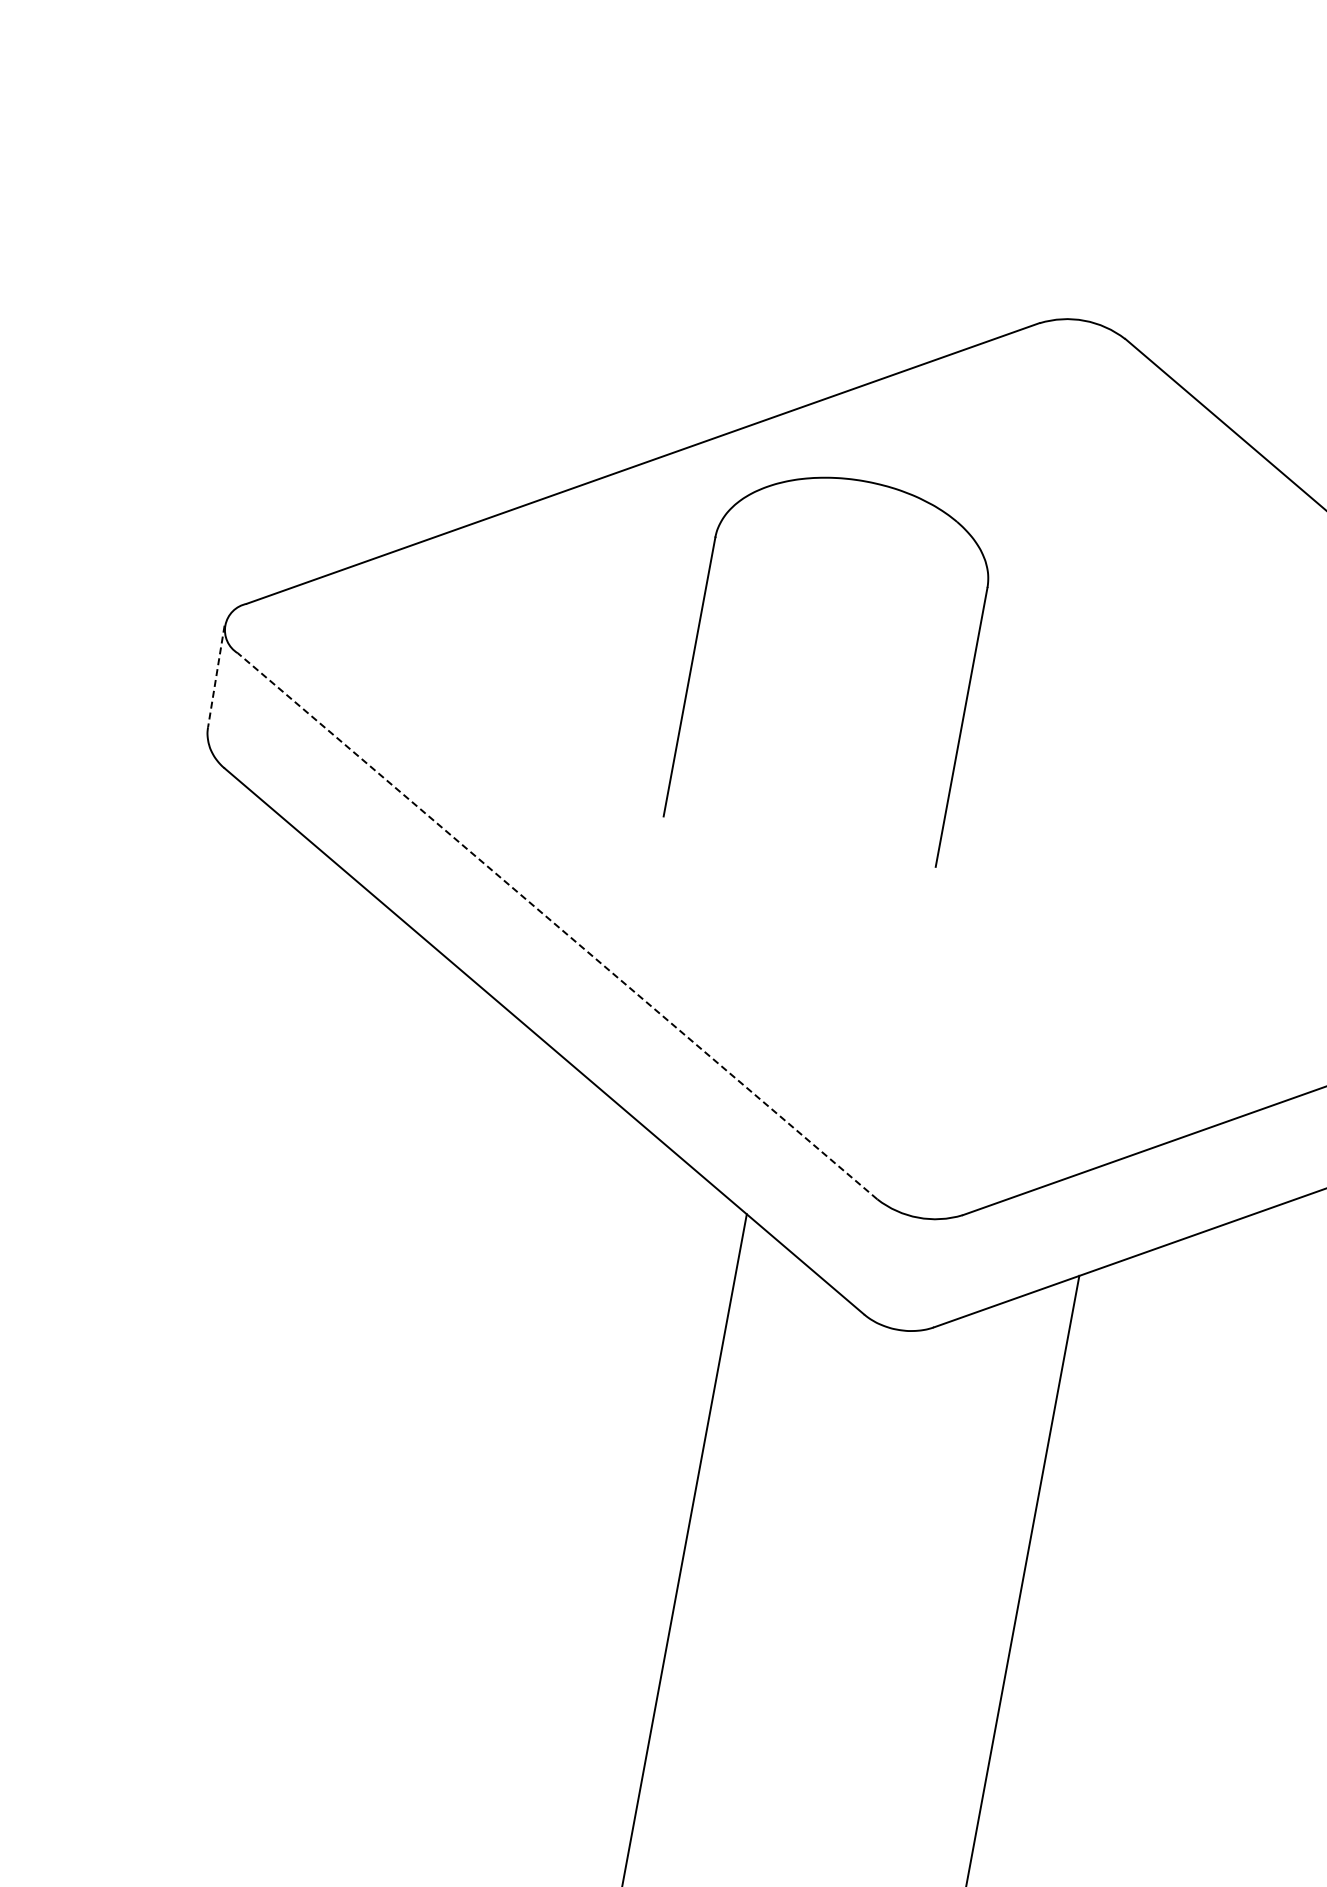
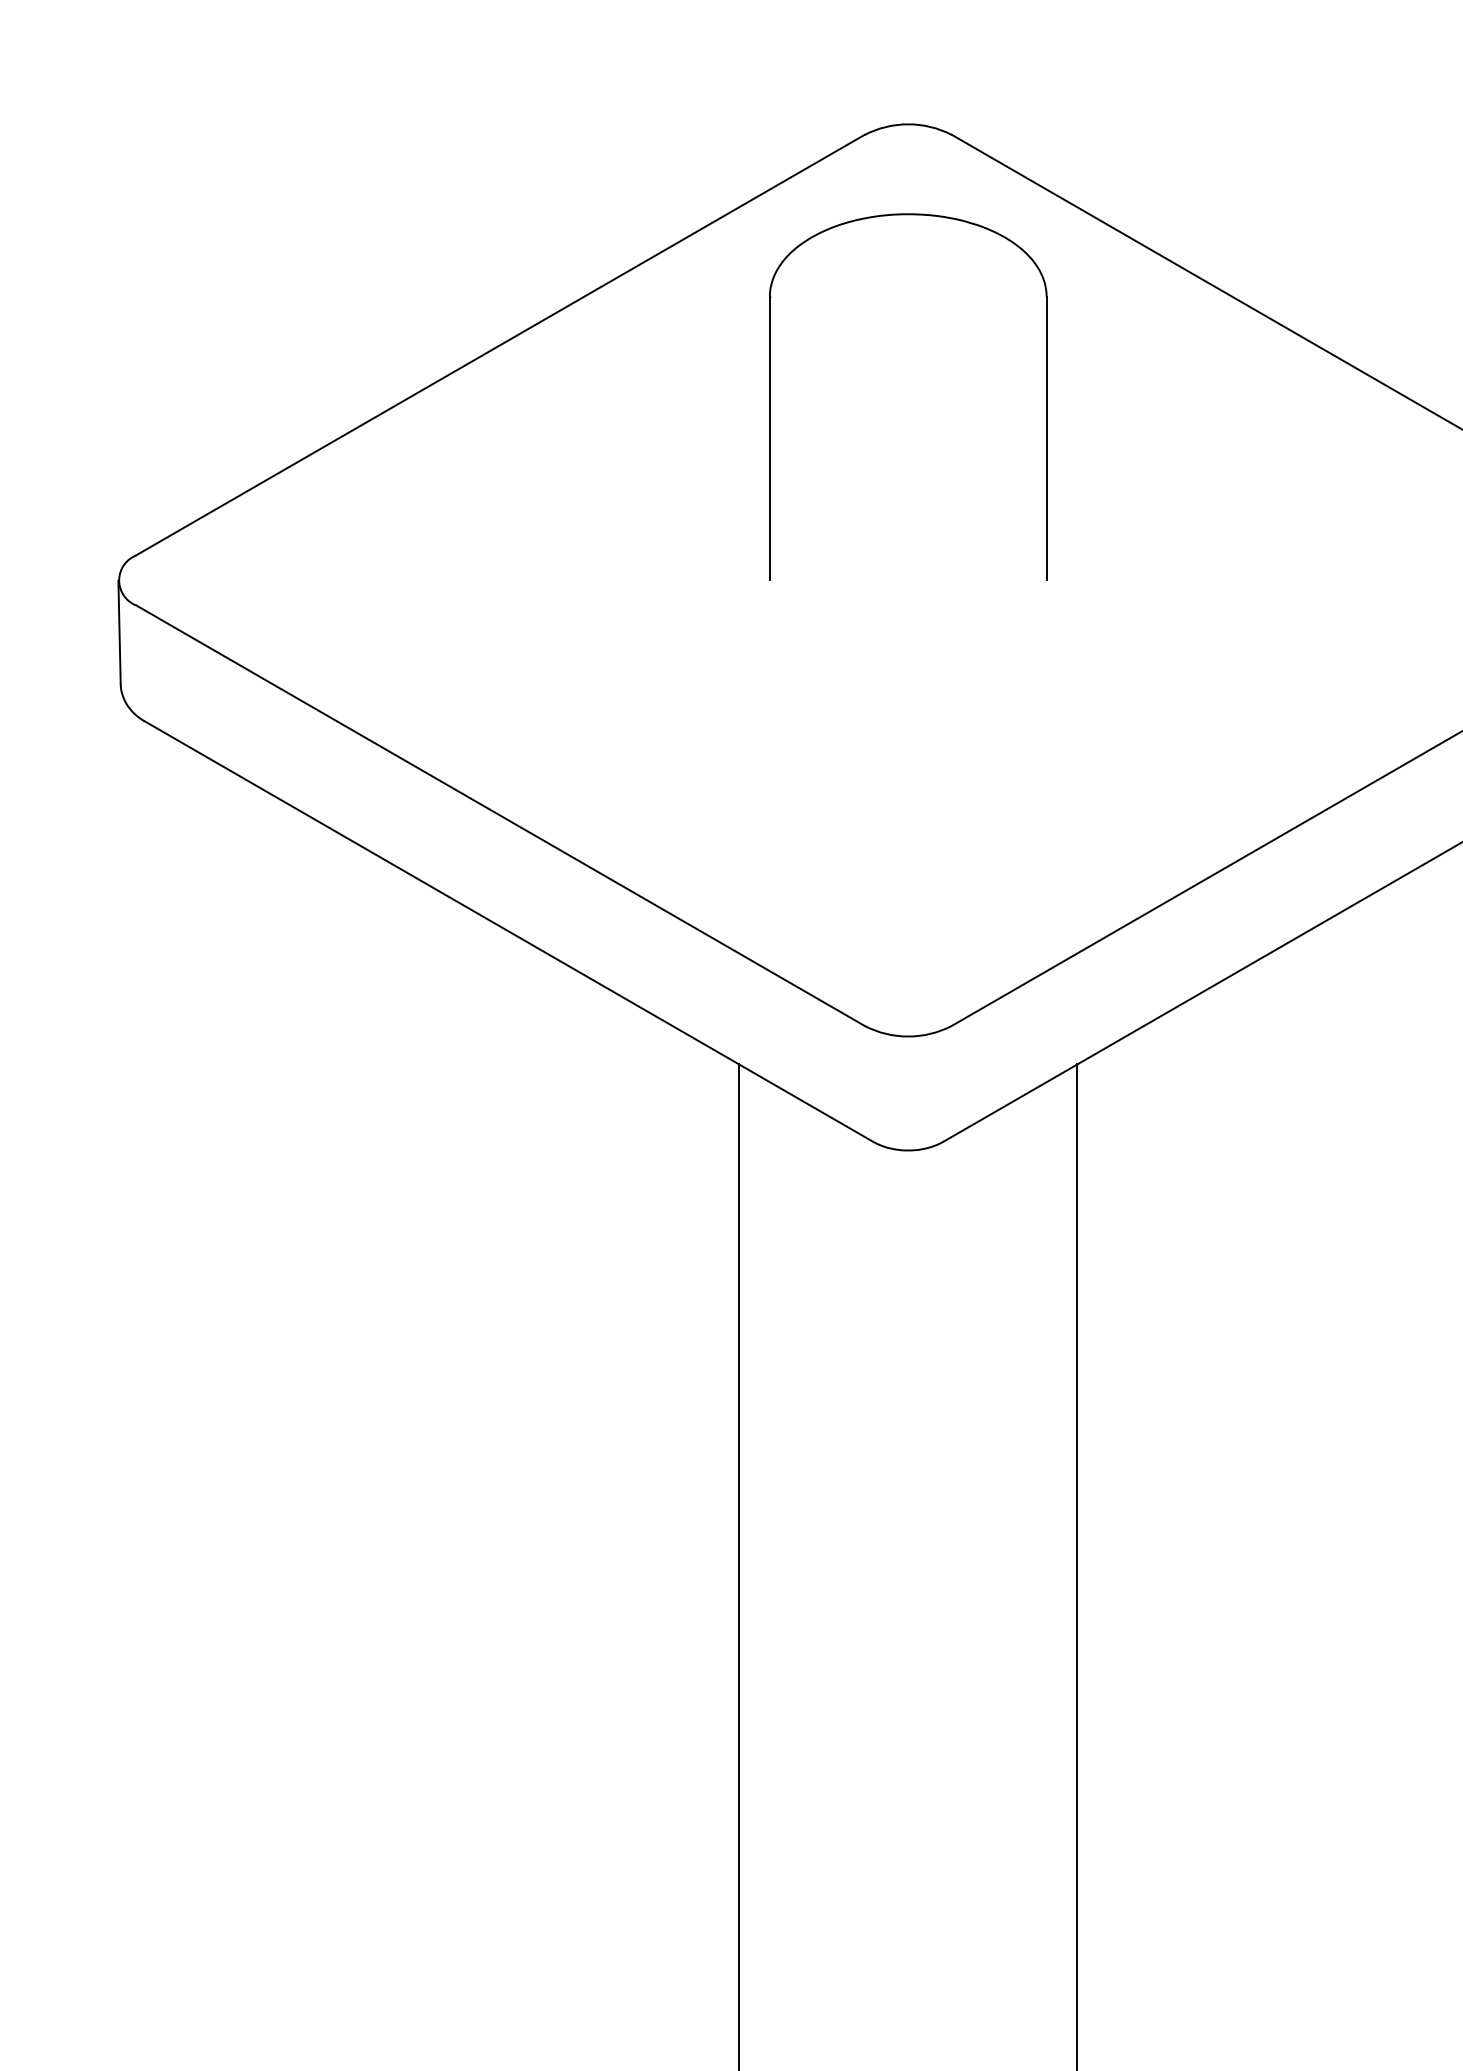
part: (697, 635) -> (770, 396), moved
line: (216, 676) -> (119, 632), dashed -> solid
line: (557, 926) -> (500, 815), dashed -> solid

